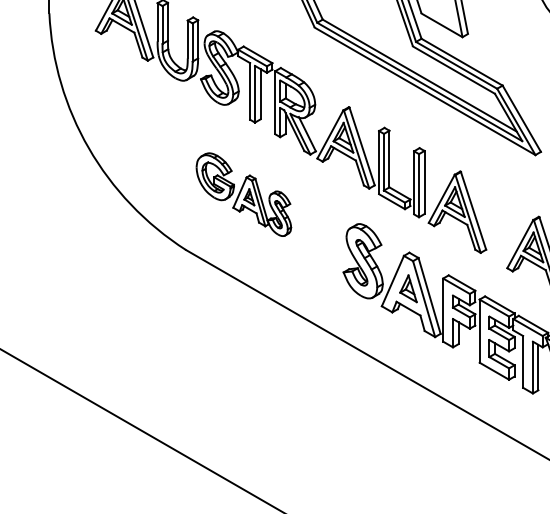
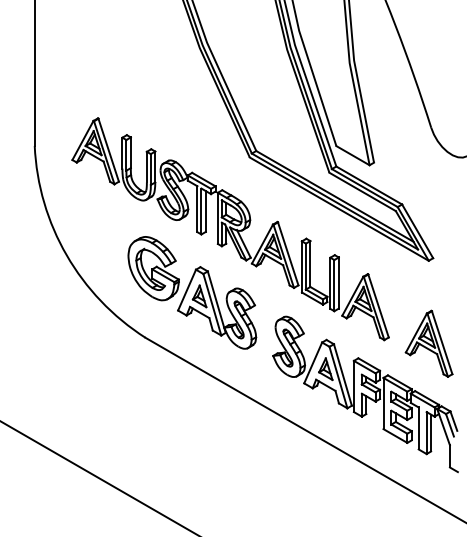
part: (244, 194) -> (192, 292), size x1.67

